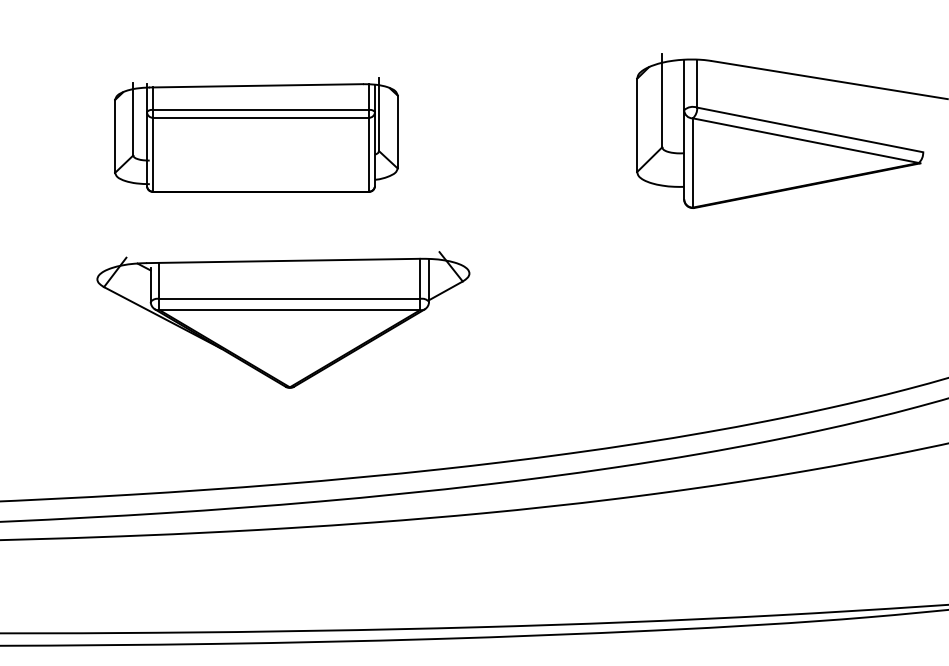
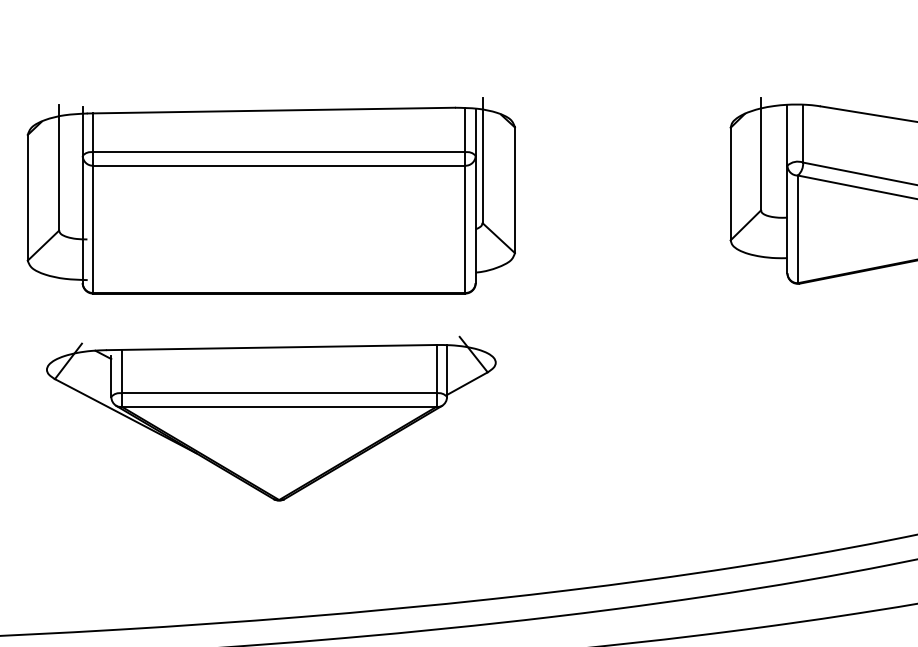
part: (256, 135) -> (271, 196), size x1.43
part: (283, 319) -> (271, 418), moved

